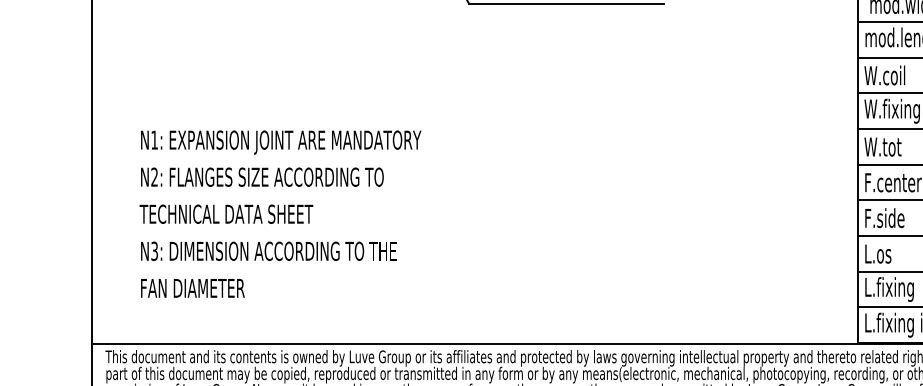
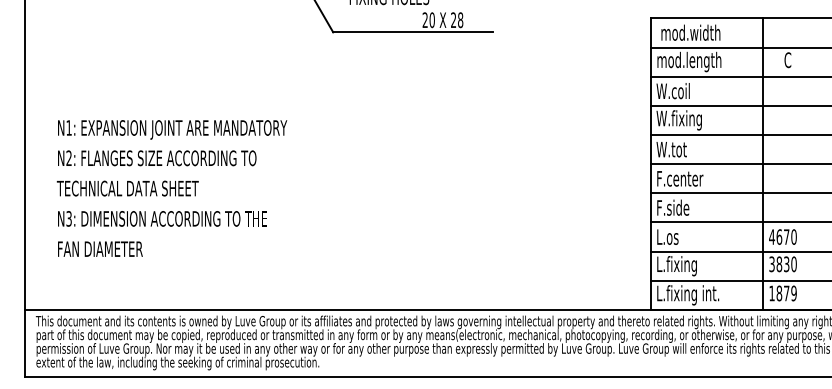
text: (279, 214) -> (171, 188), moved

